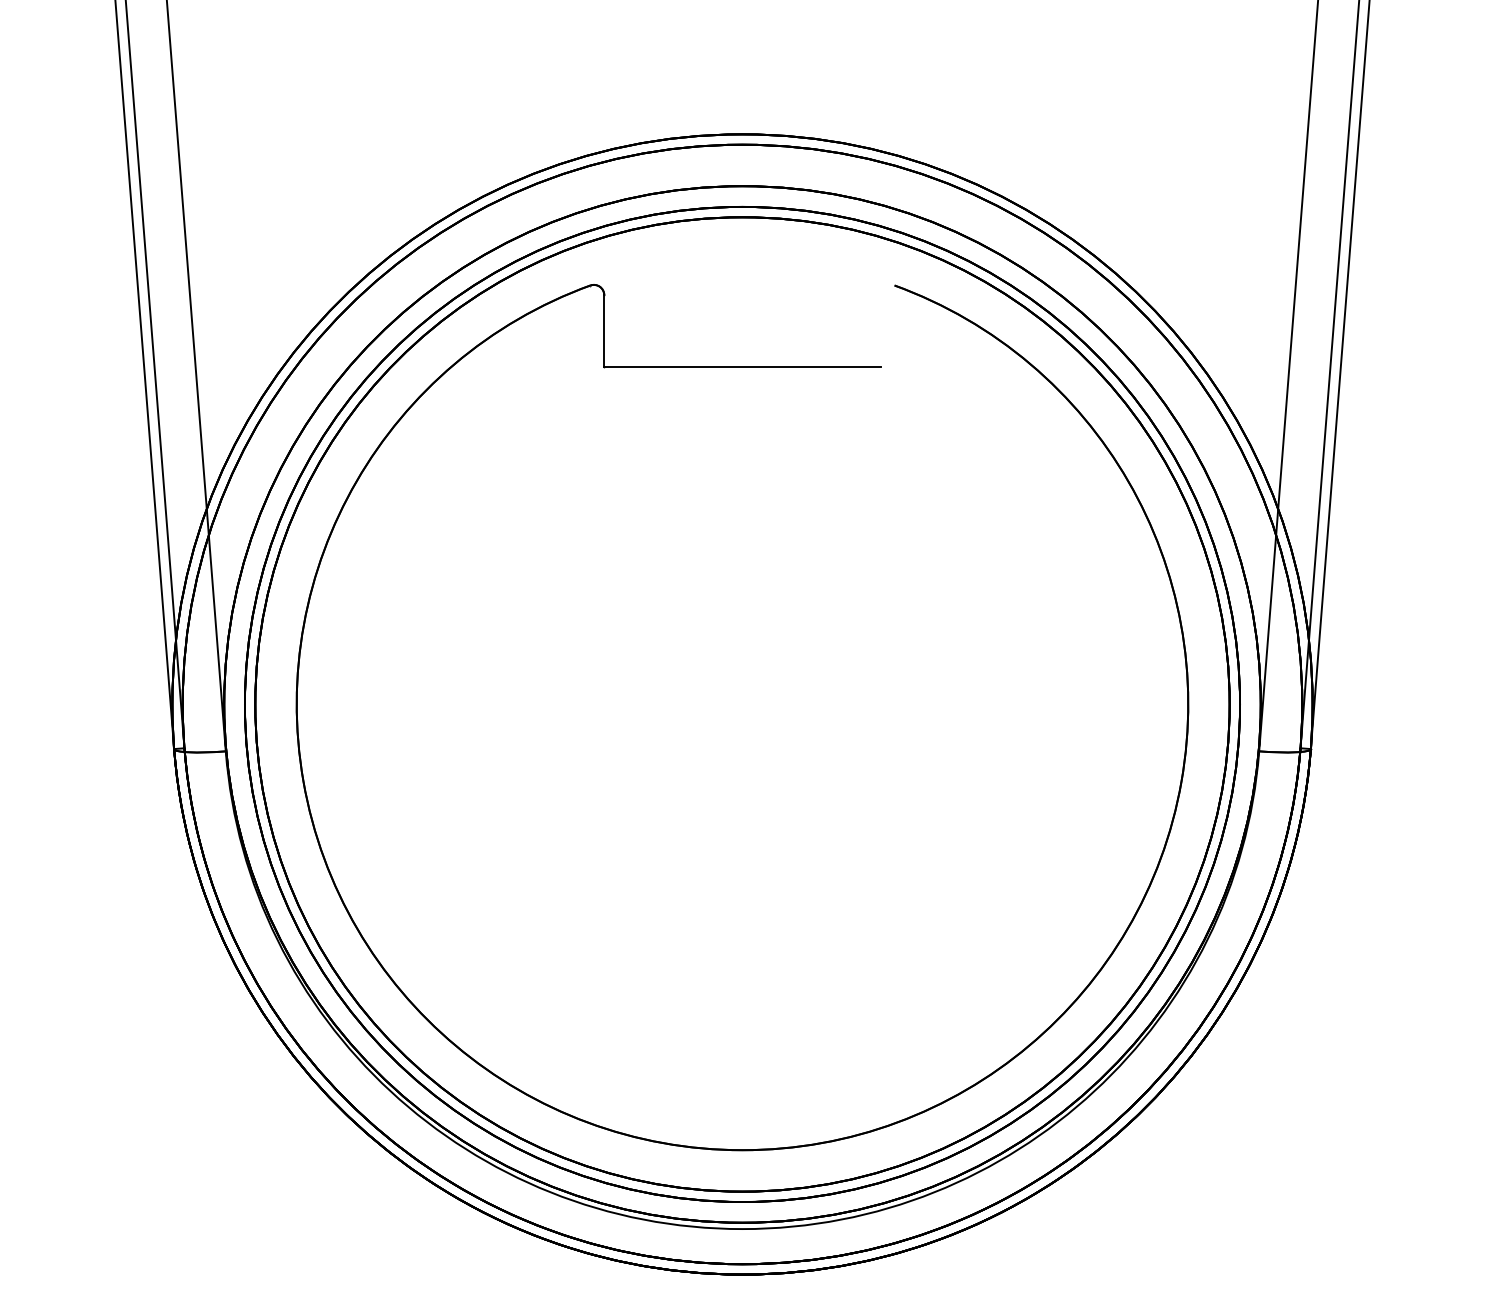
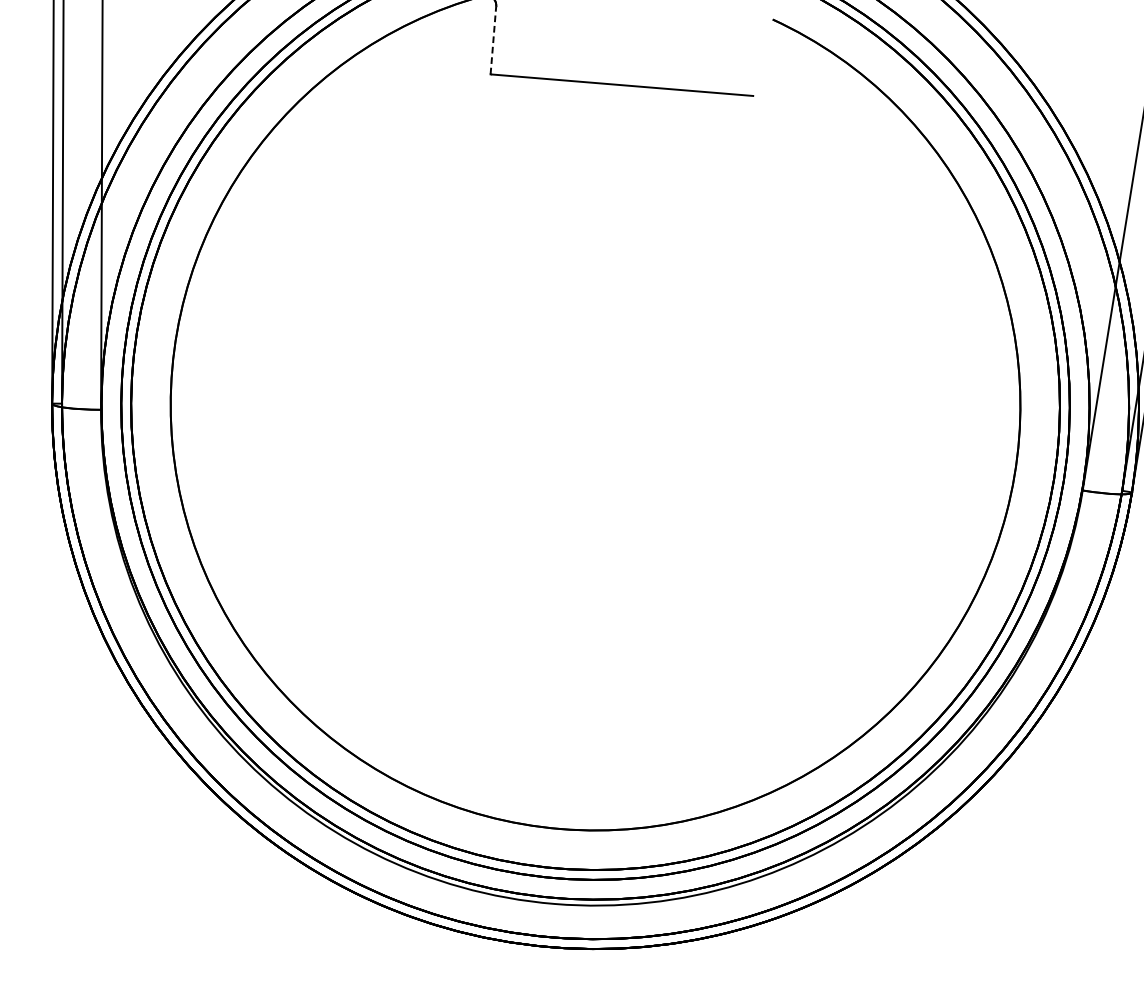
line: (604, 331) -> (493, 40), solid -> dashed

